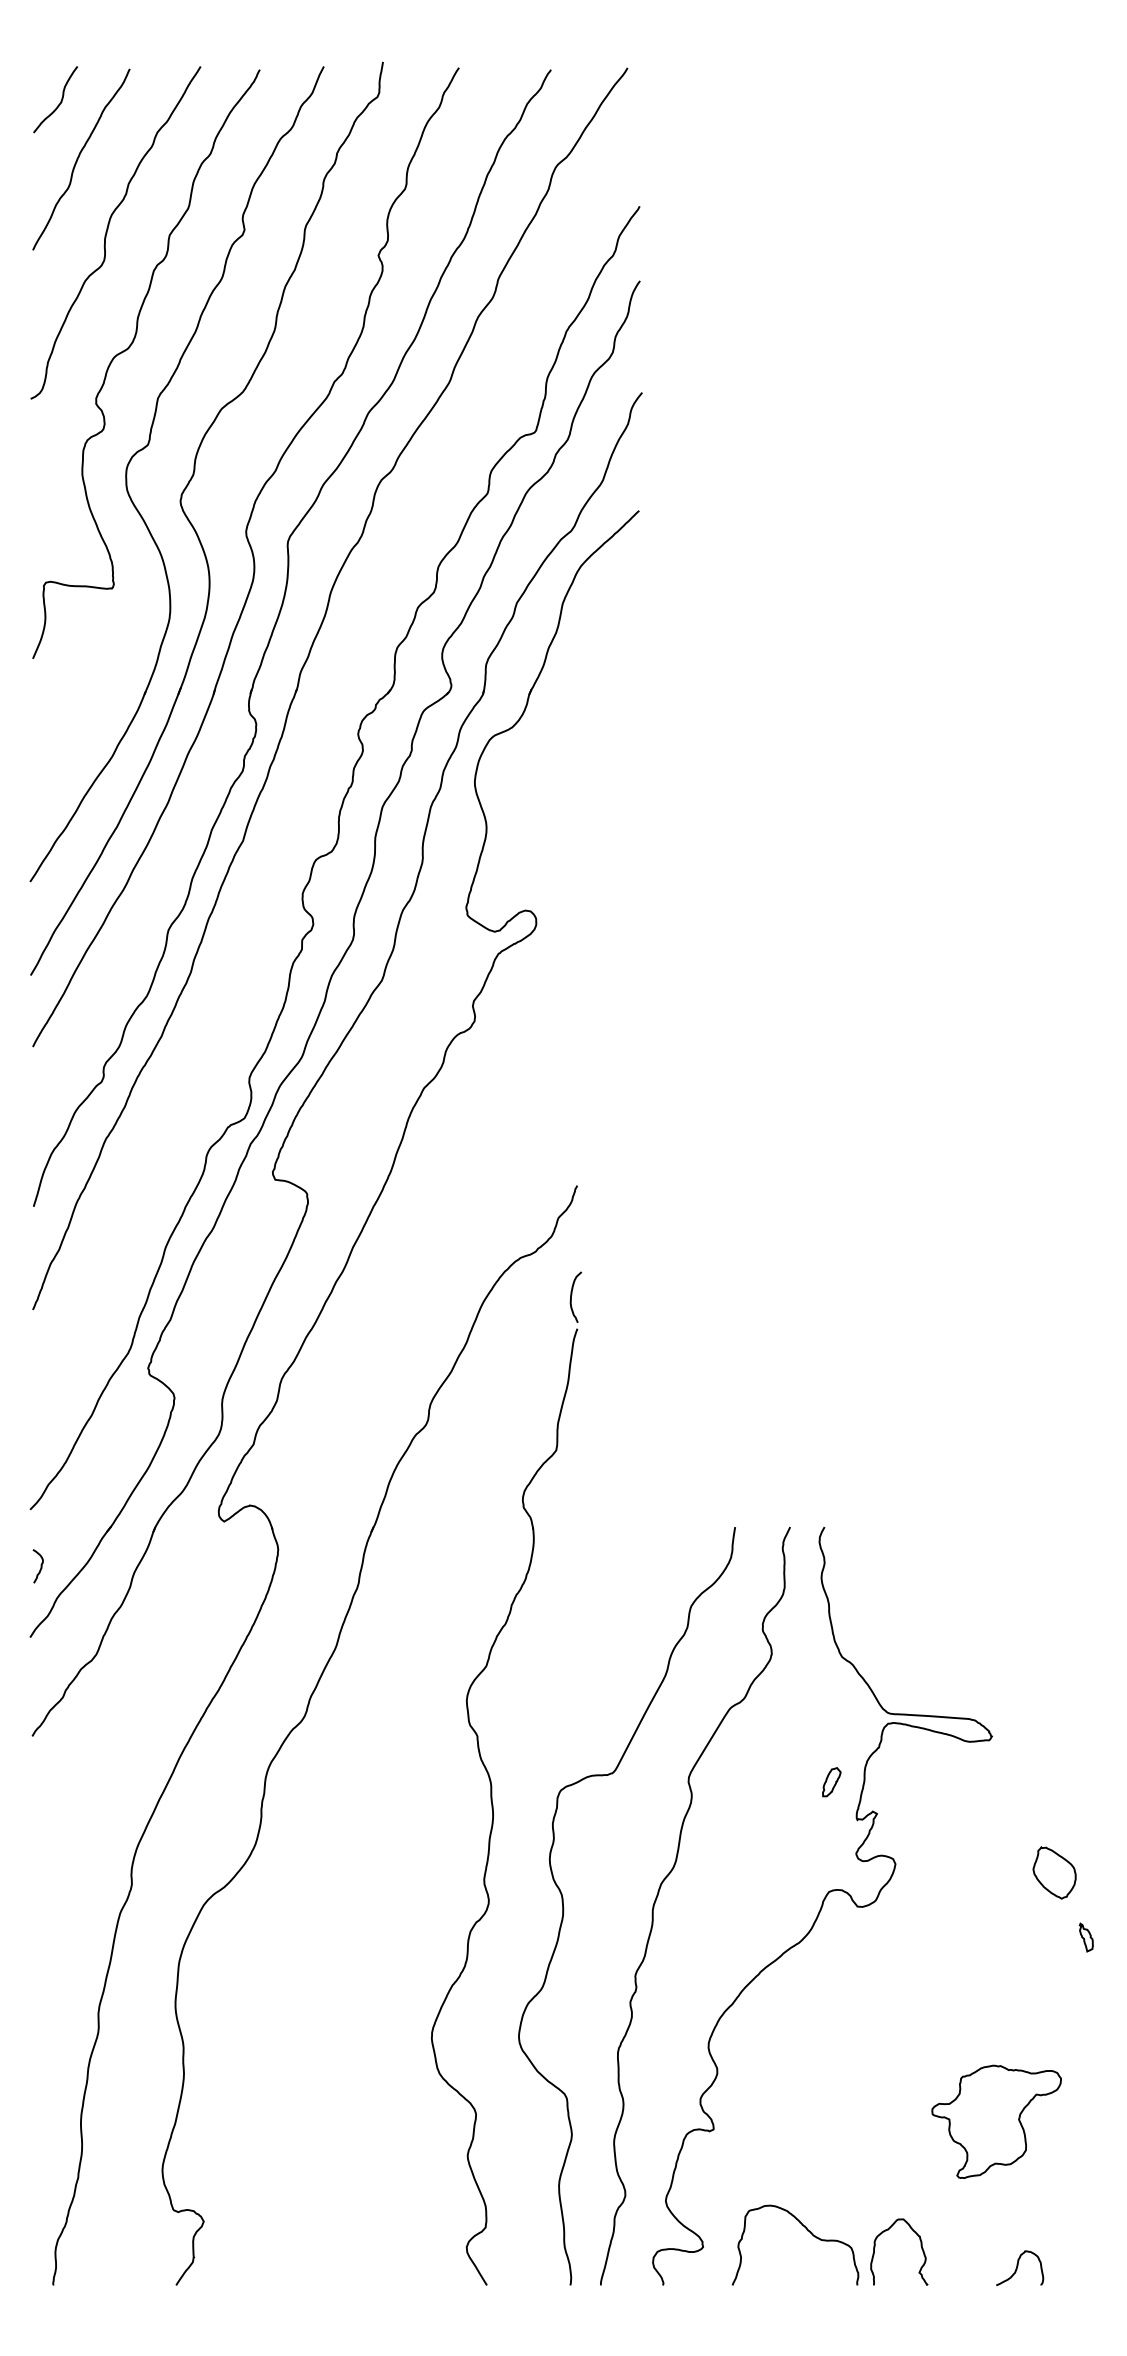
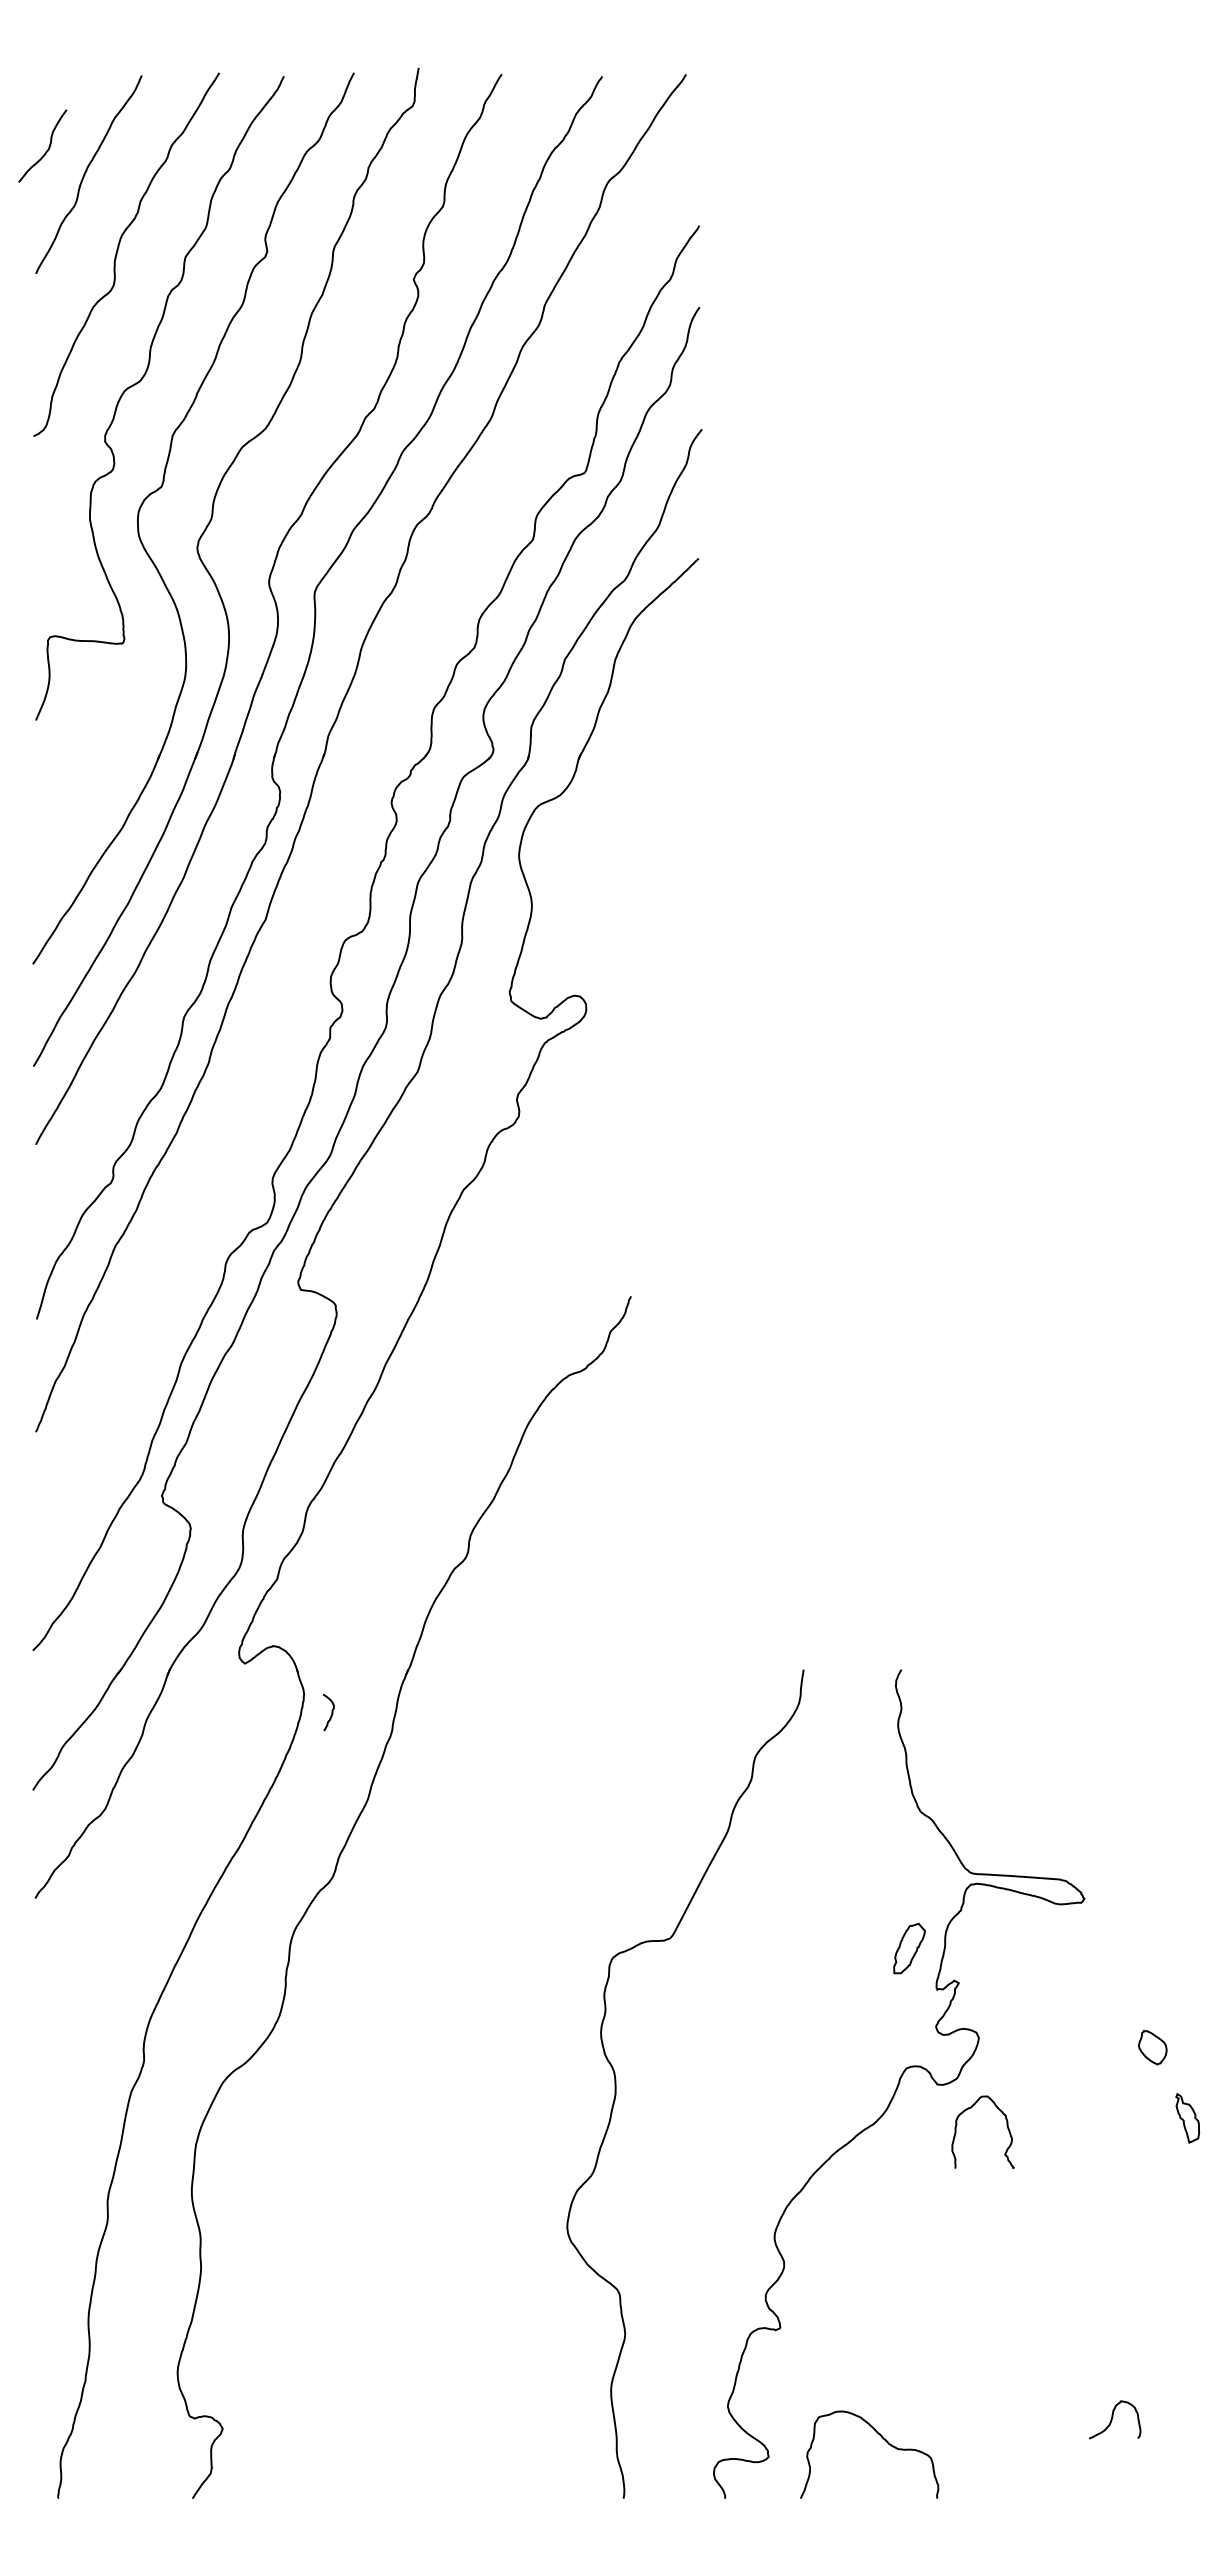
curve: (60, 100) -> (48, 146), moved
curve: (40, 1566) -> (331, 1712), moved
part: (491, 1781) -> (537, 1947), removed
part: (831, 1782) -> (908, 1948), size x1.6
part: (1054, 1872) -> (1152, 2047), size x0.6
curve: (659, 1893) -> (720, 2070), removed
part: (1086, 1937) -> (1187, 2118), size x1.6
part: (996, 2121) -> (1089, 2319), removed
curve: (920, 2246) -> (1006, 2126), moved
curve: (1018, 2266) -> (1113, 2417), moved

